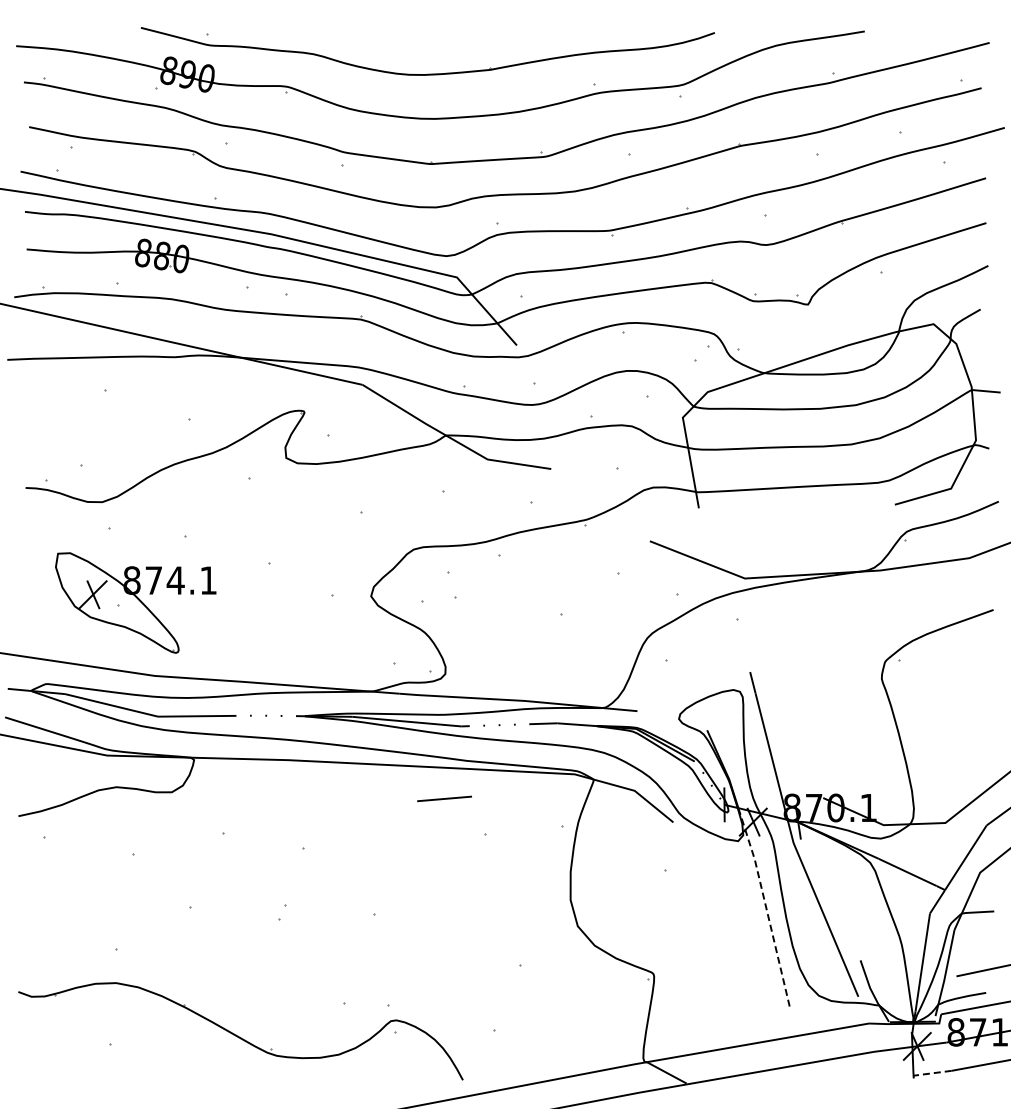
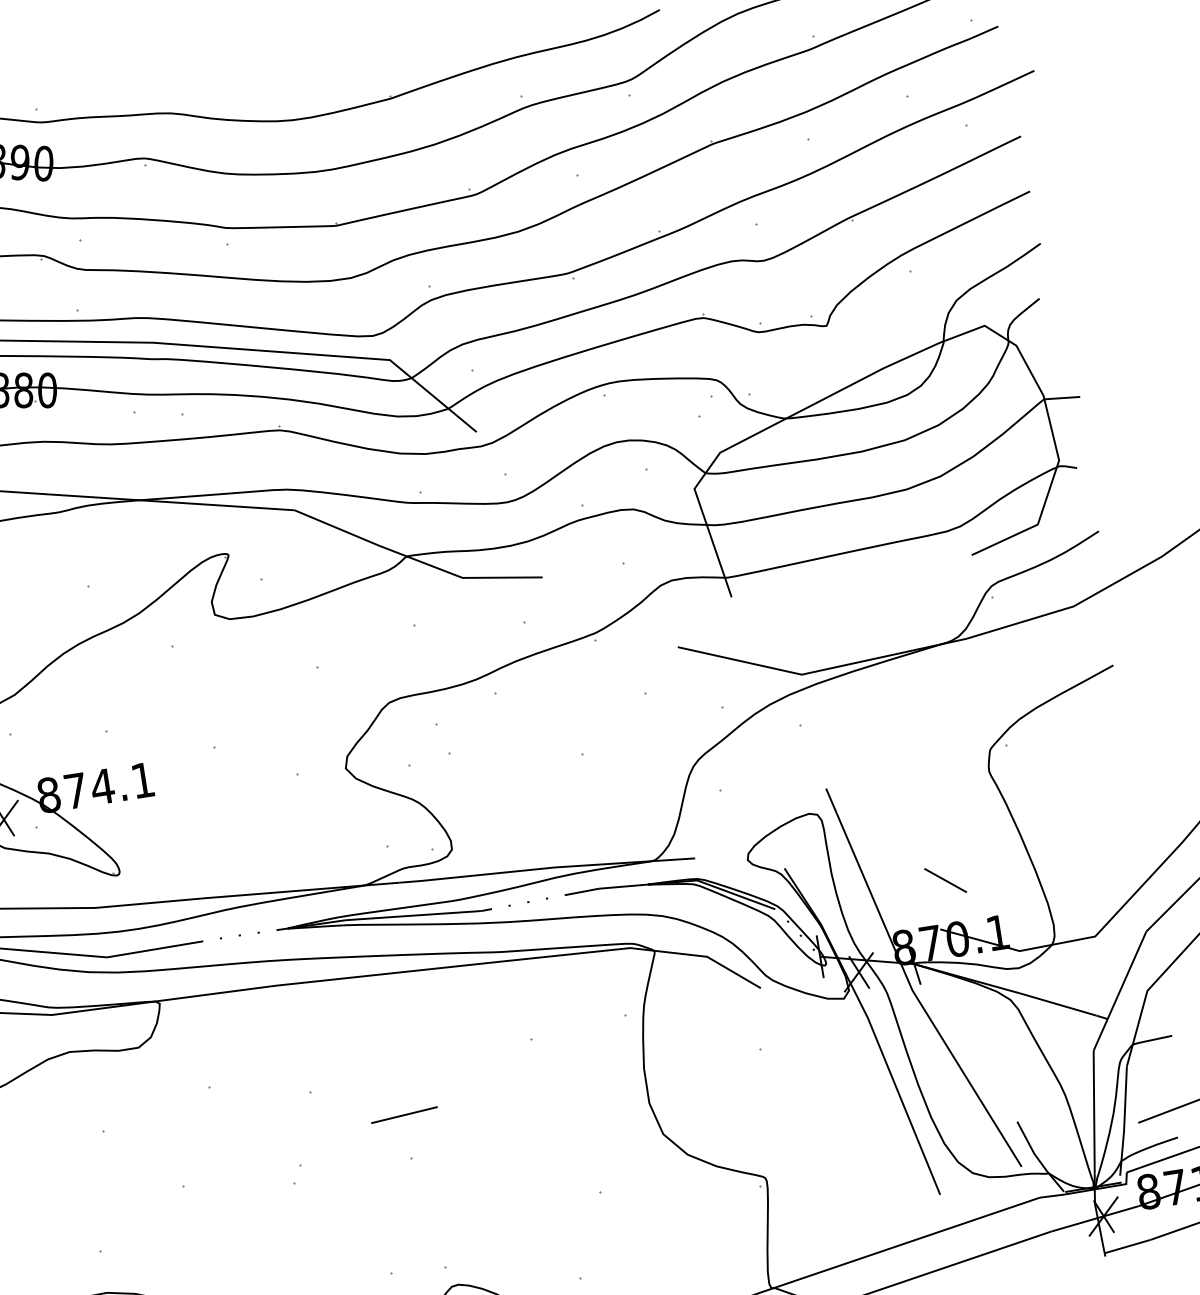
line: (833, 759) -> (945, 880), added
line: (444, 798) -> (404, 1114), moved
line: (766, 908) -> (891, 1076), dashed -> solid
line: (932, 1073) -> (1127, 1246), dashed -> solid

